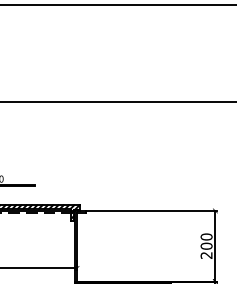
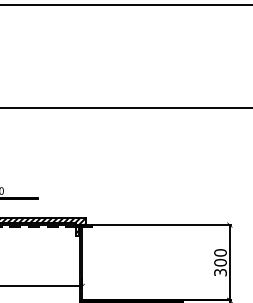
text: (206, 255) -> (220, 272), 200 -> 300

